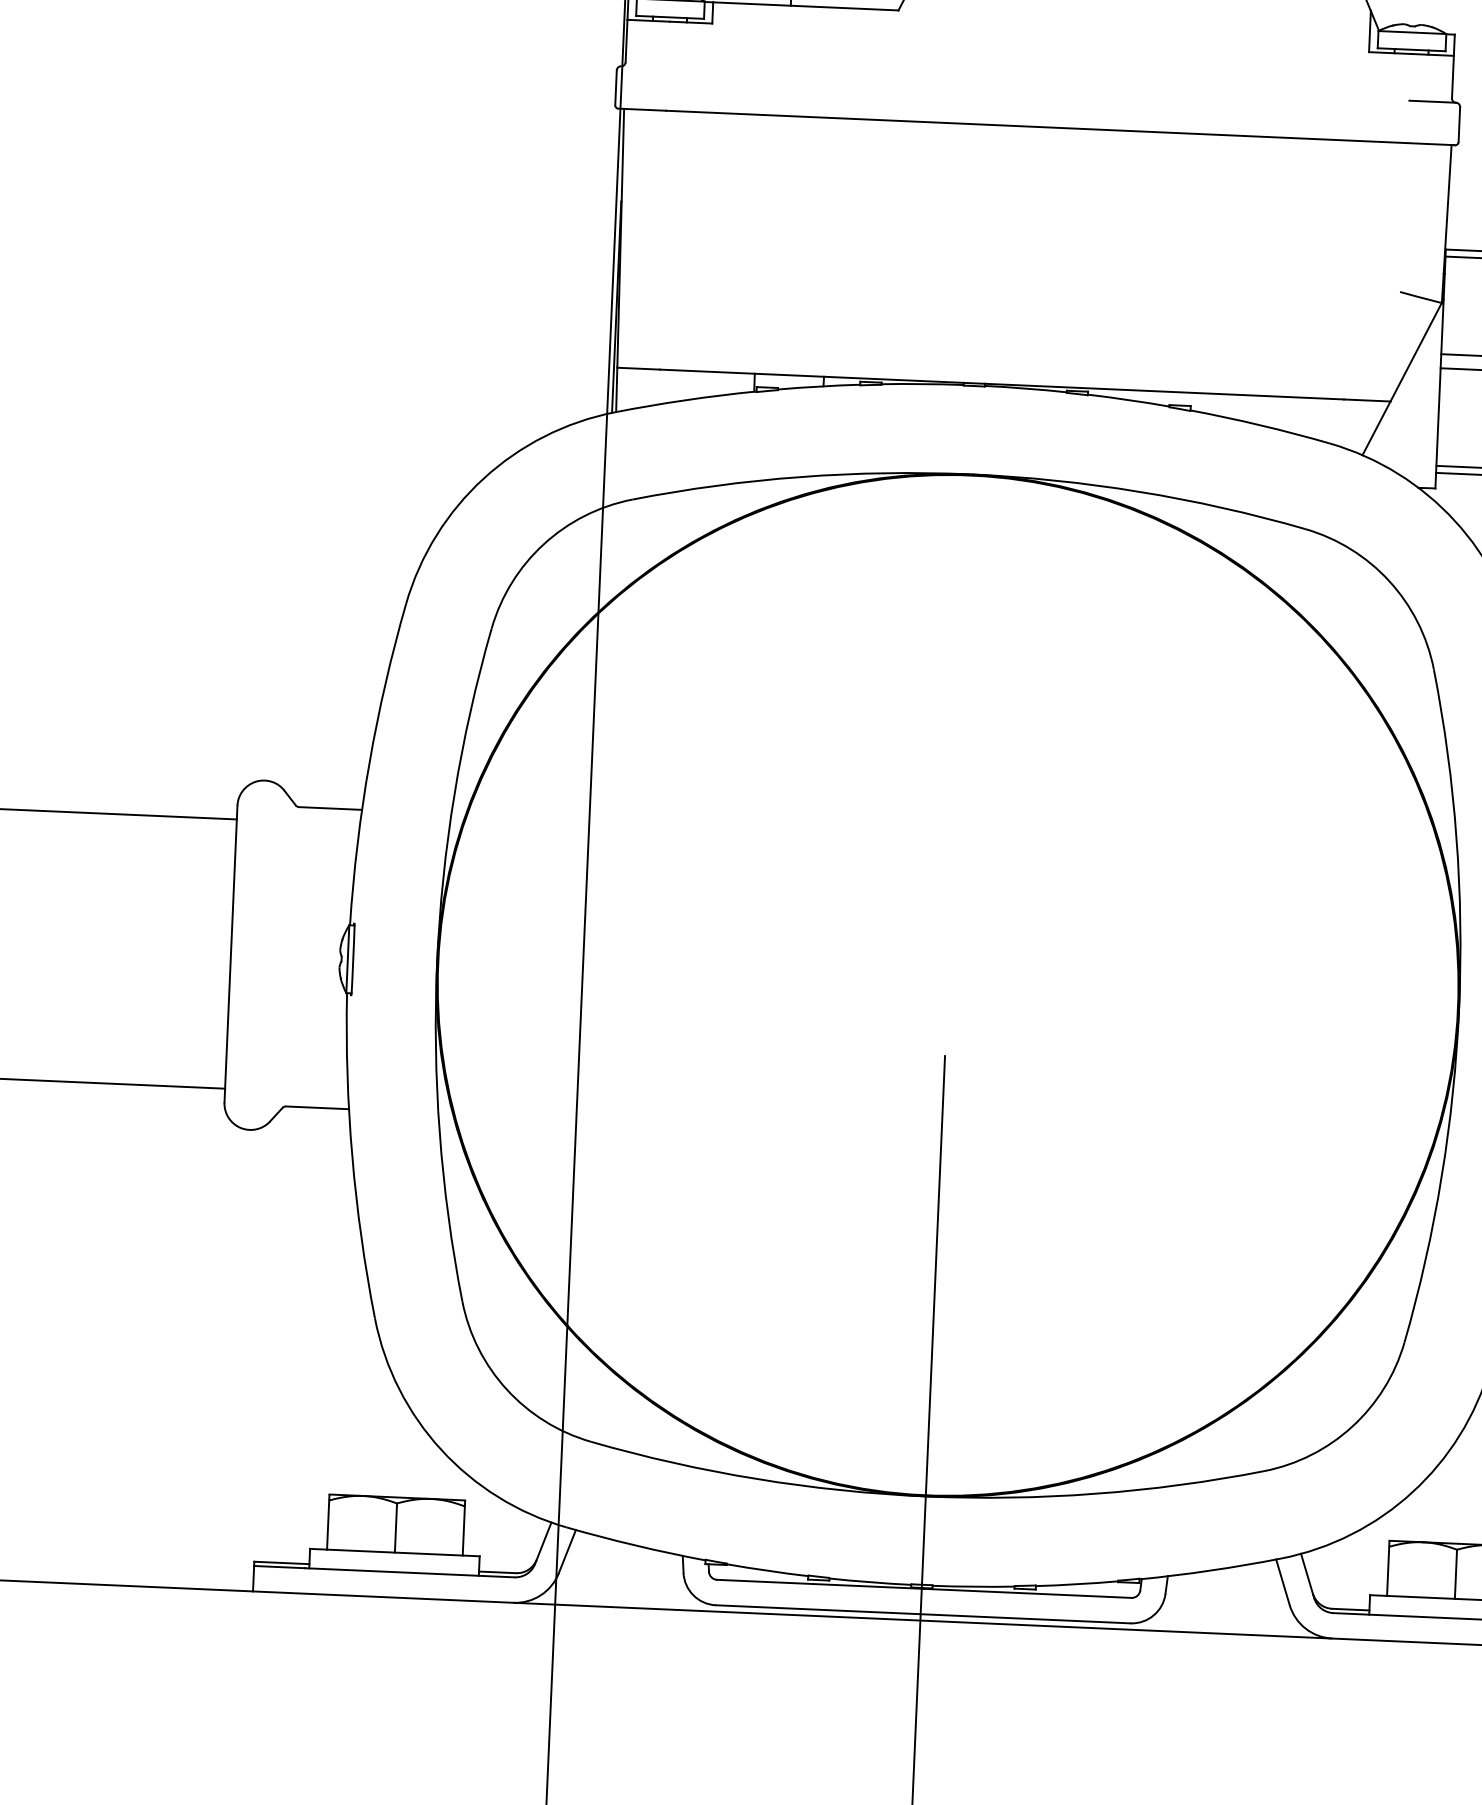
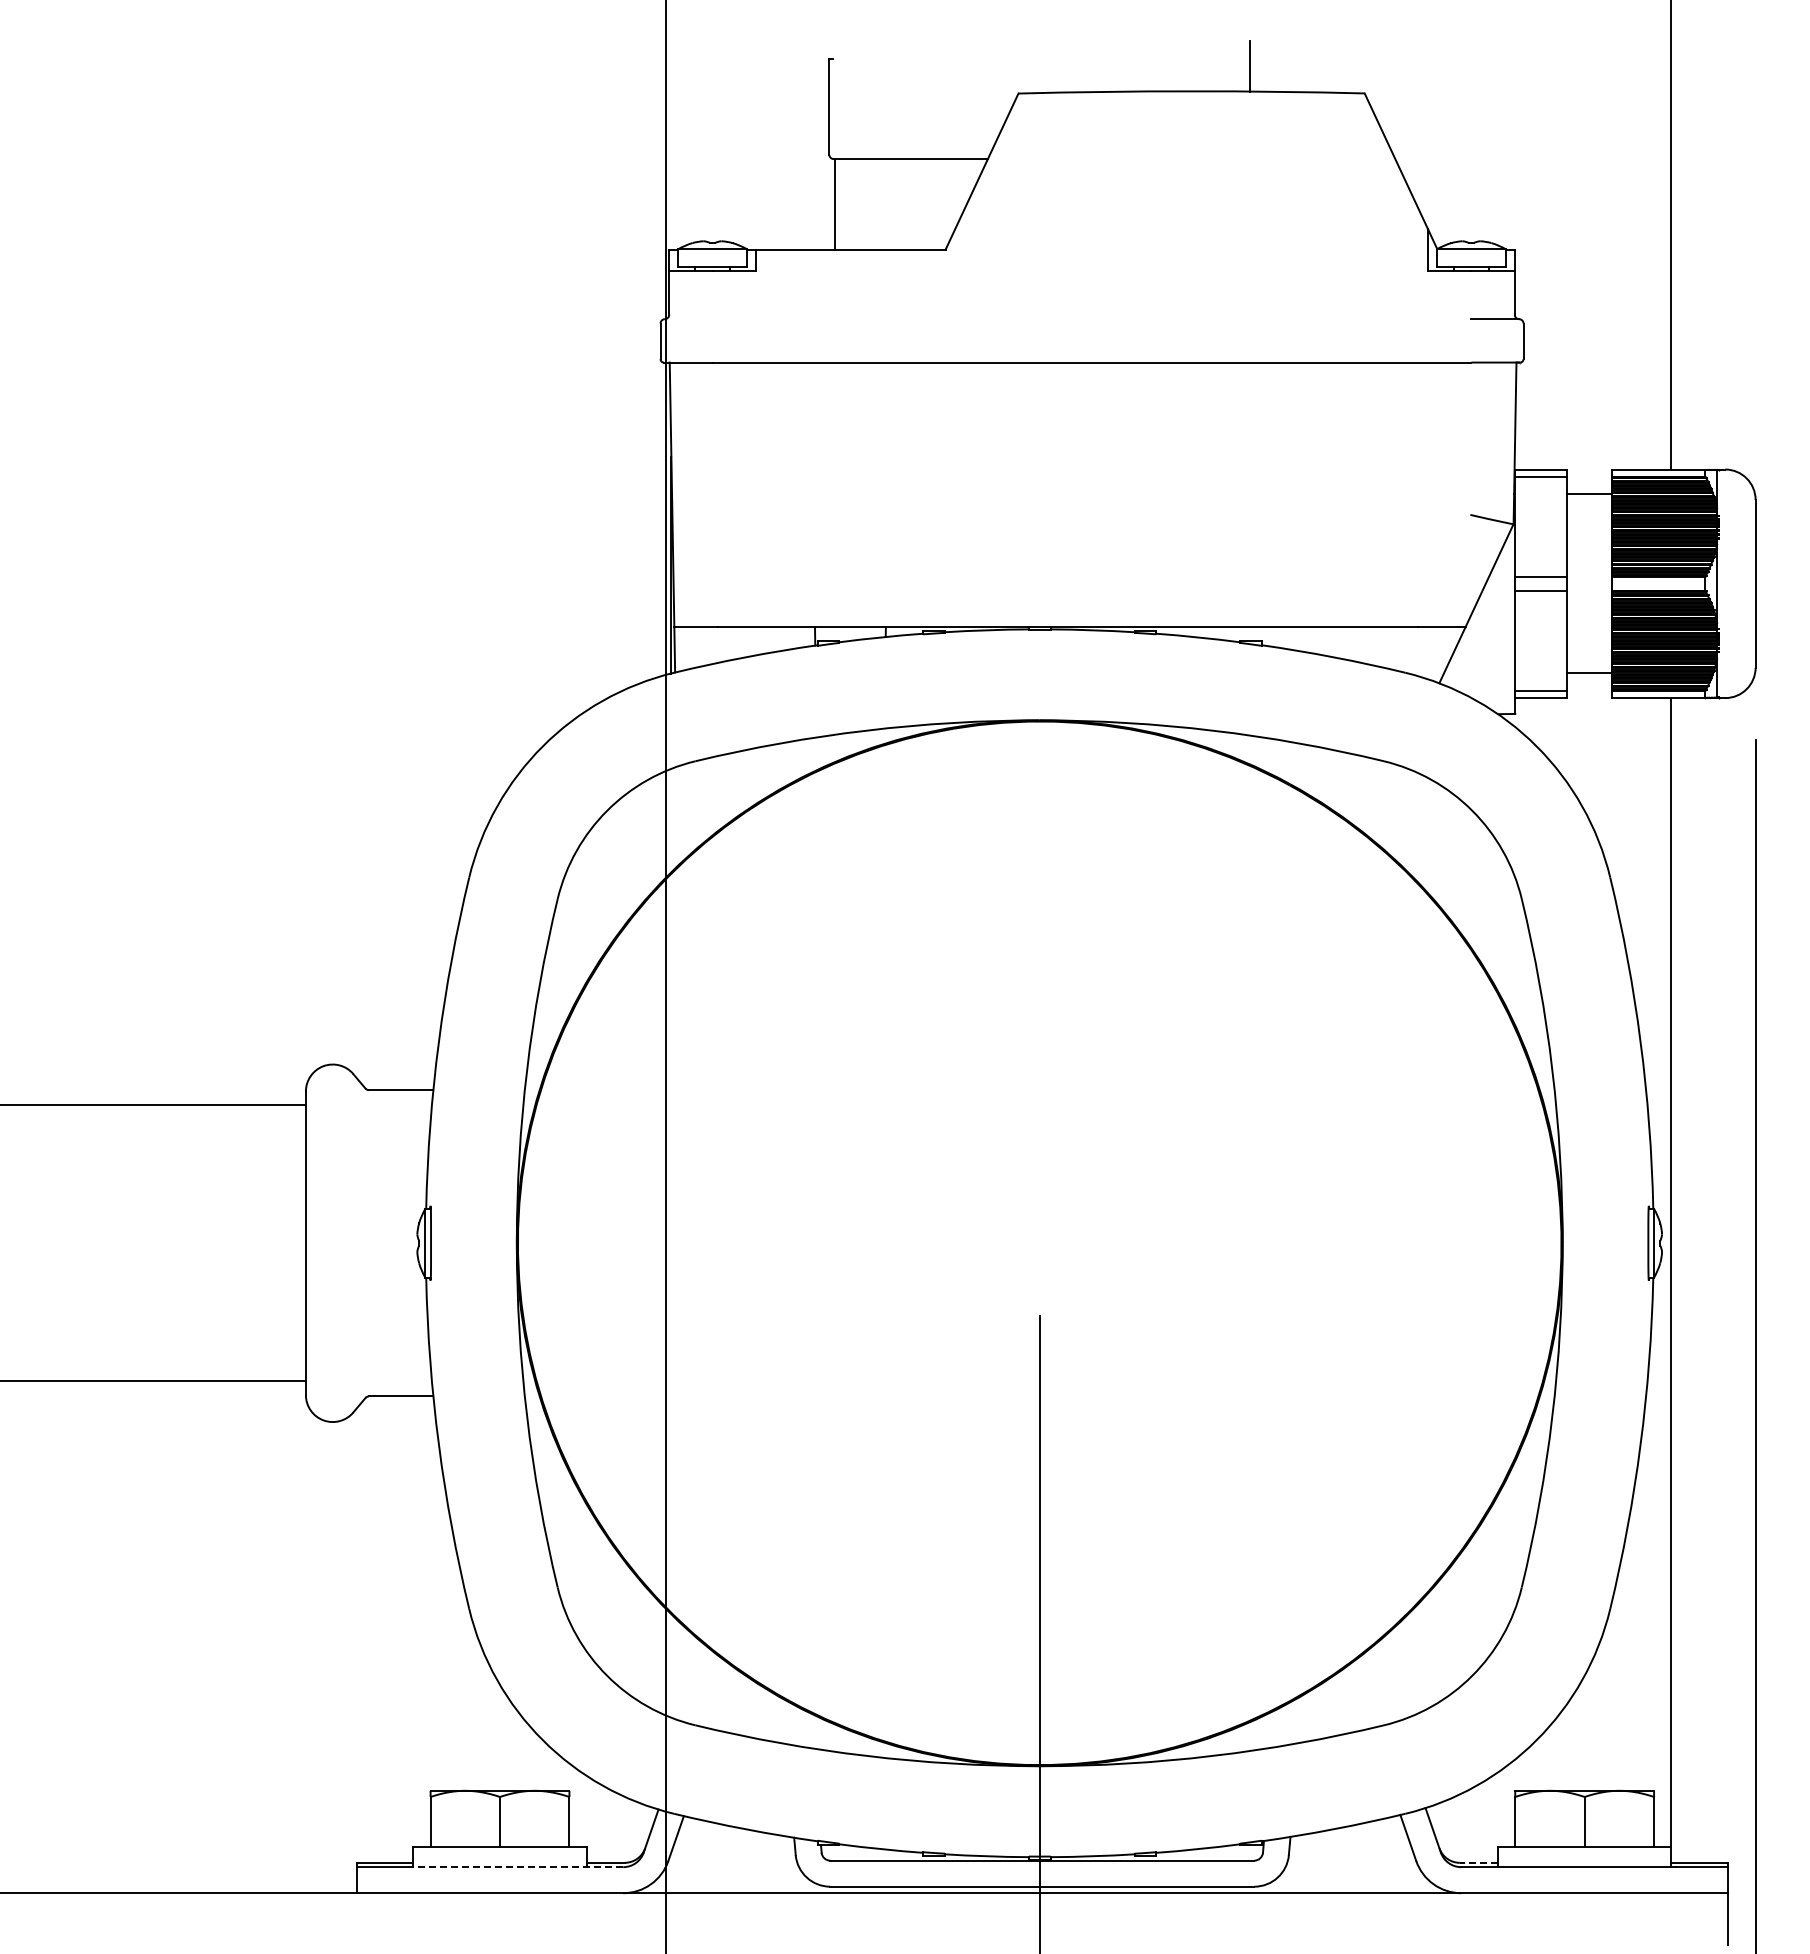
line: (409, 1573) -> (515, 1867), solid -> dashed
line: (1350, 1609) -> (1478, 1862), solid -> dashed

